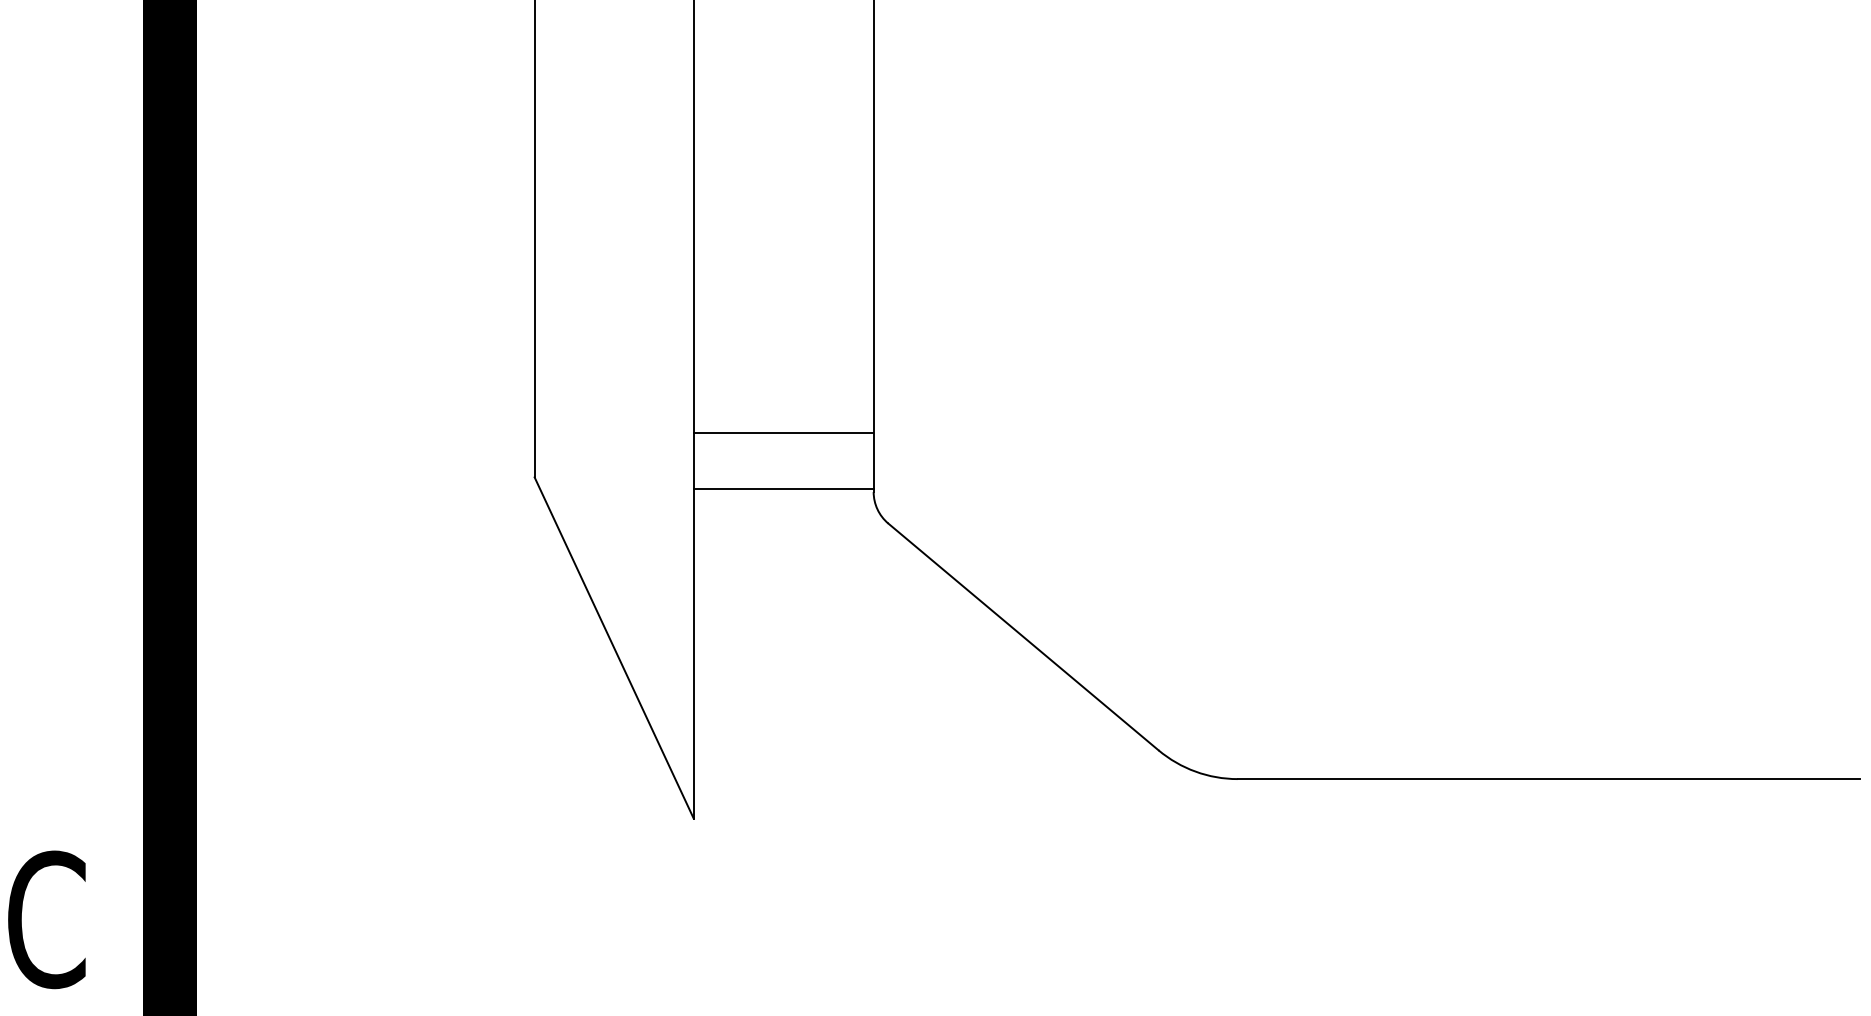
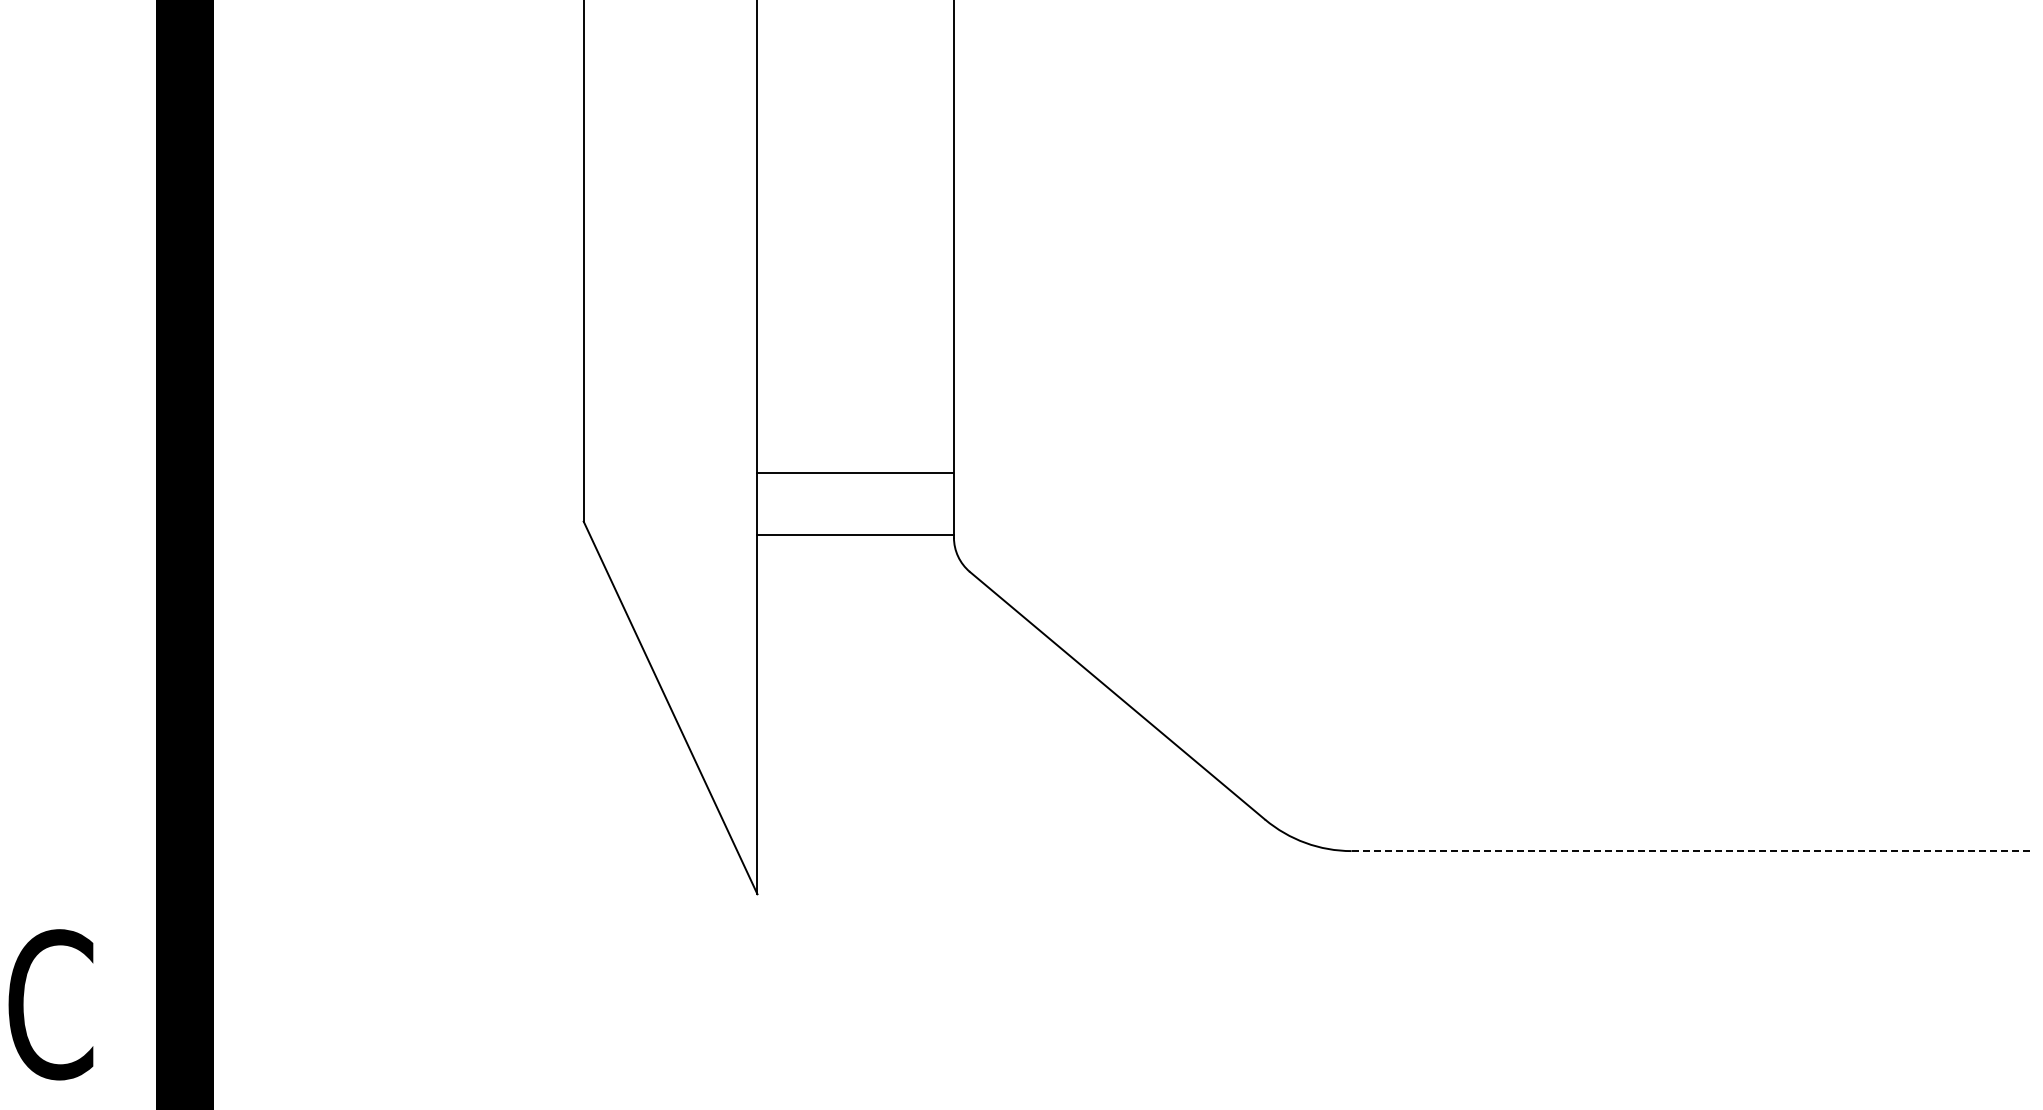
line: (1548, 779) -> (1691, 851), solid -> dashed

